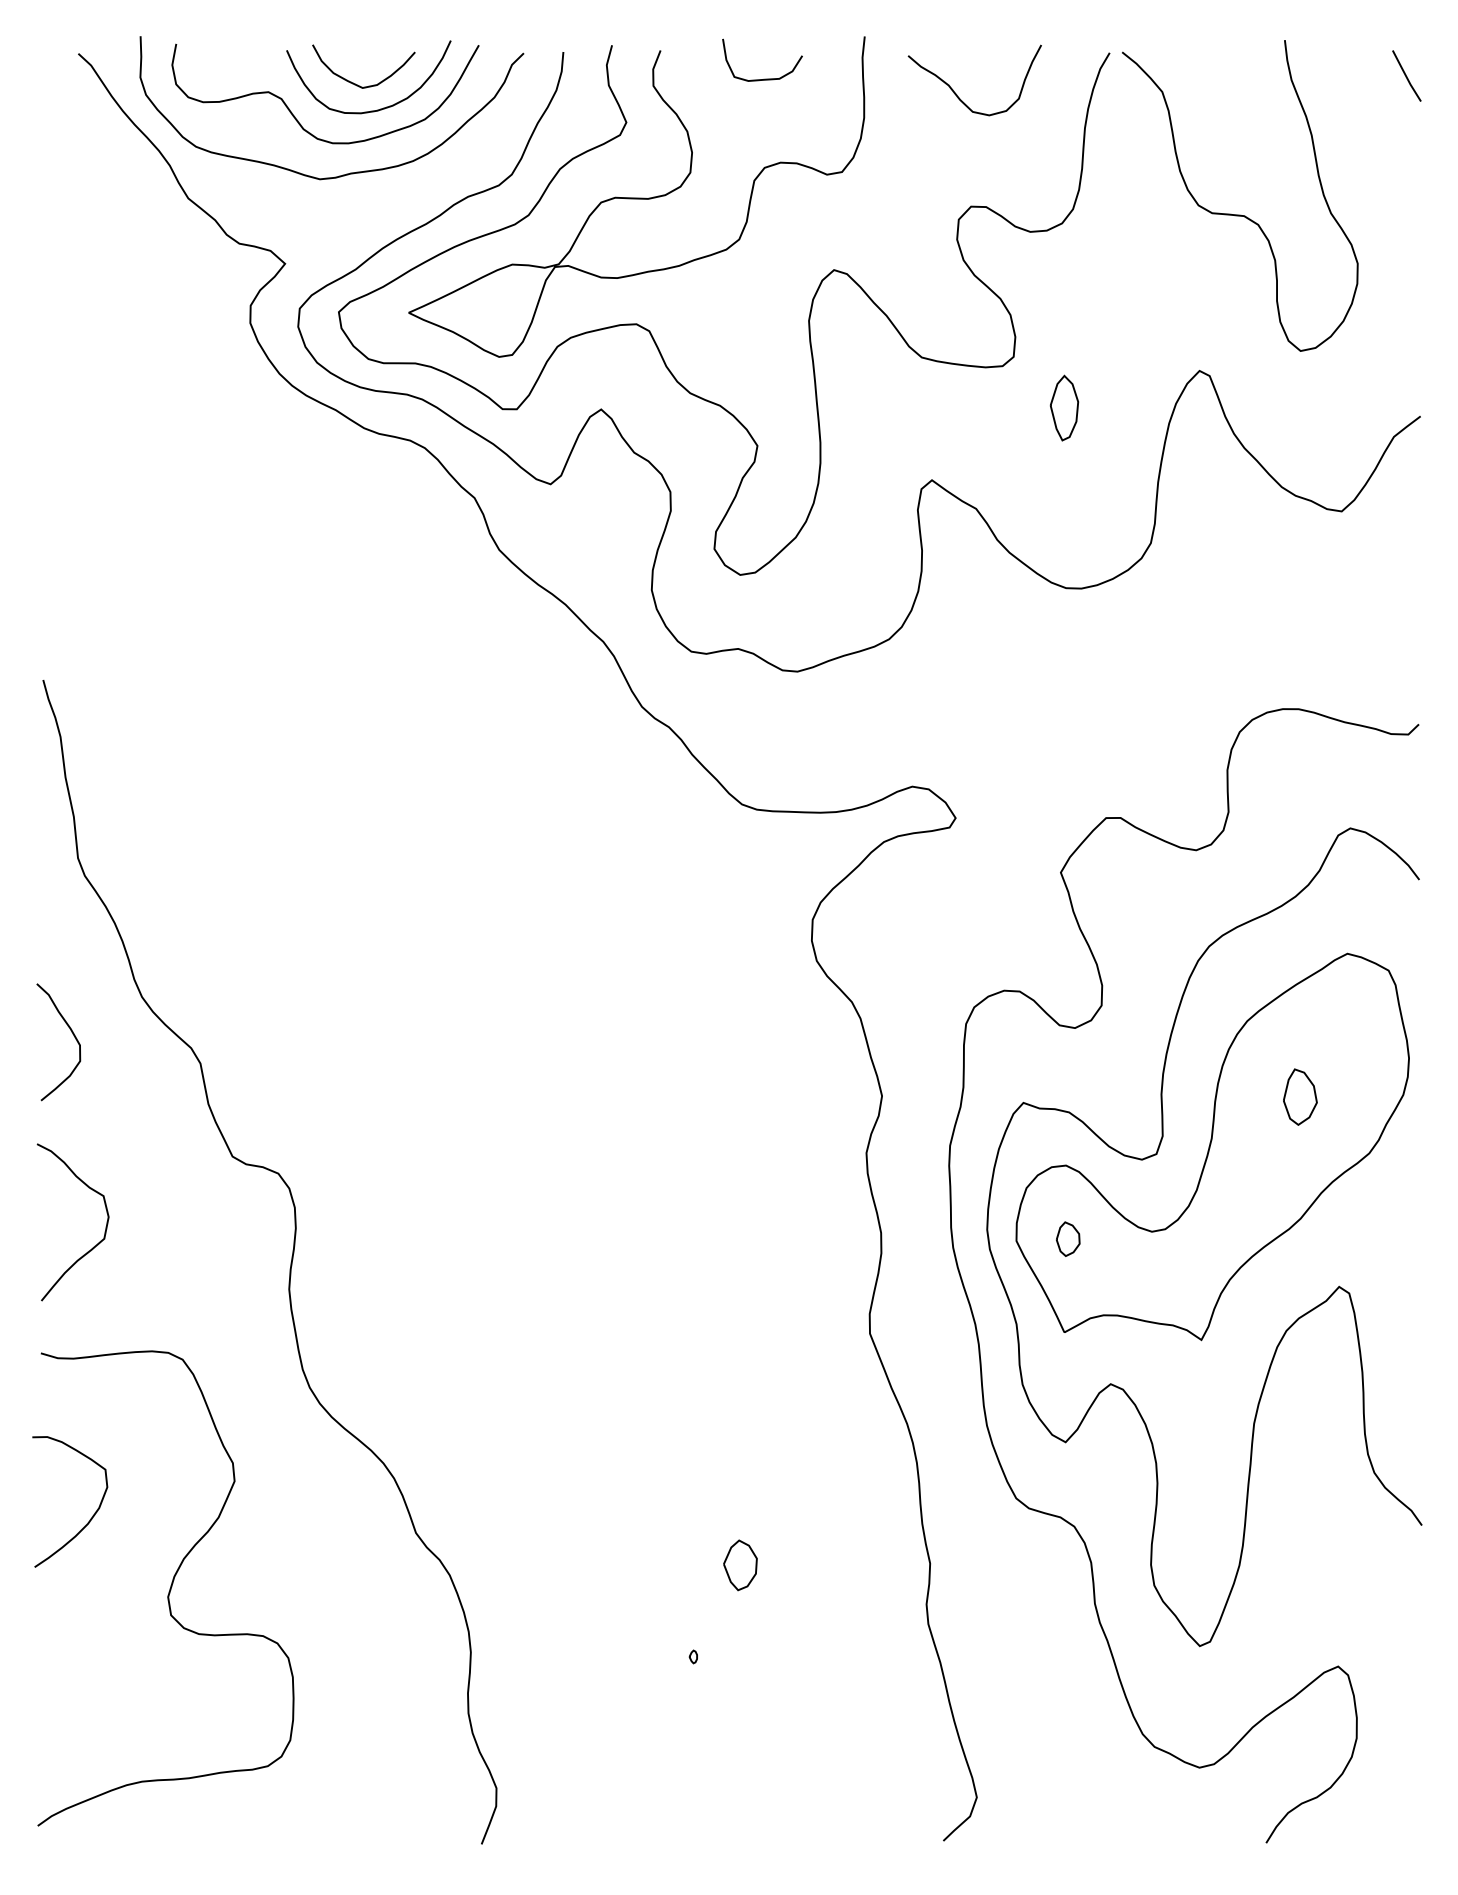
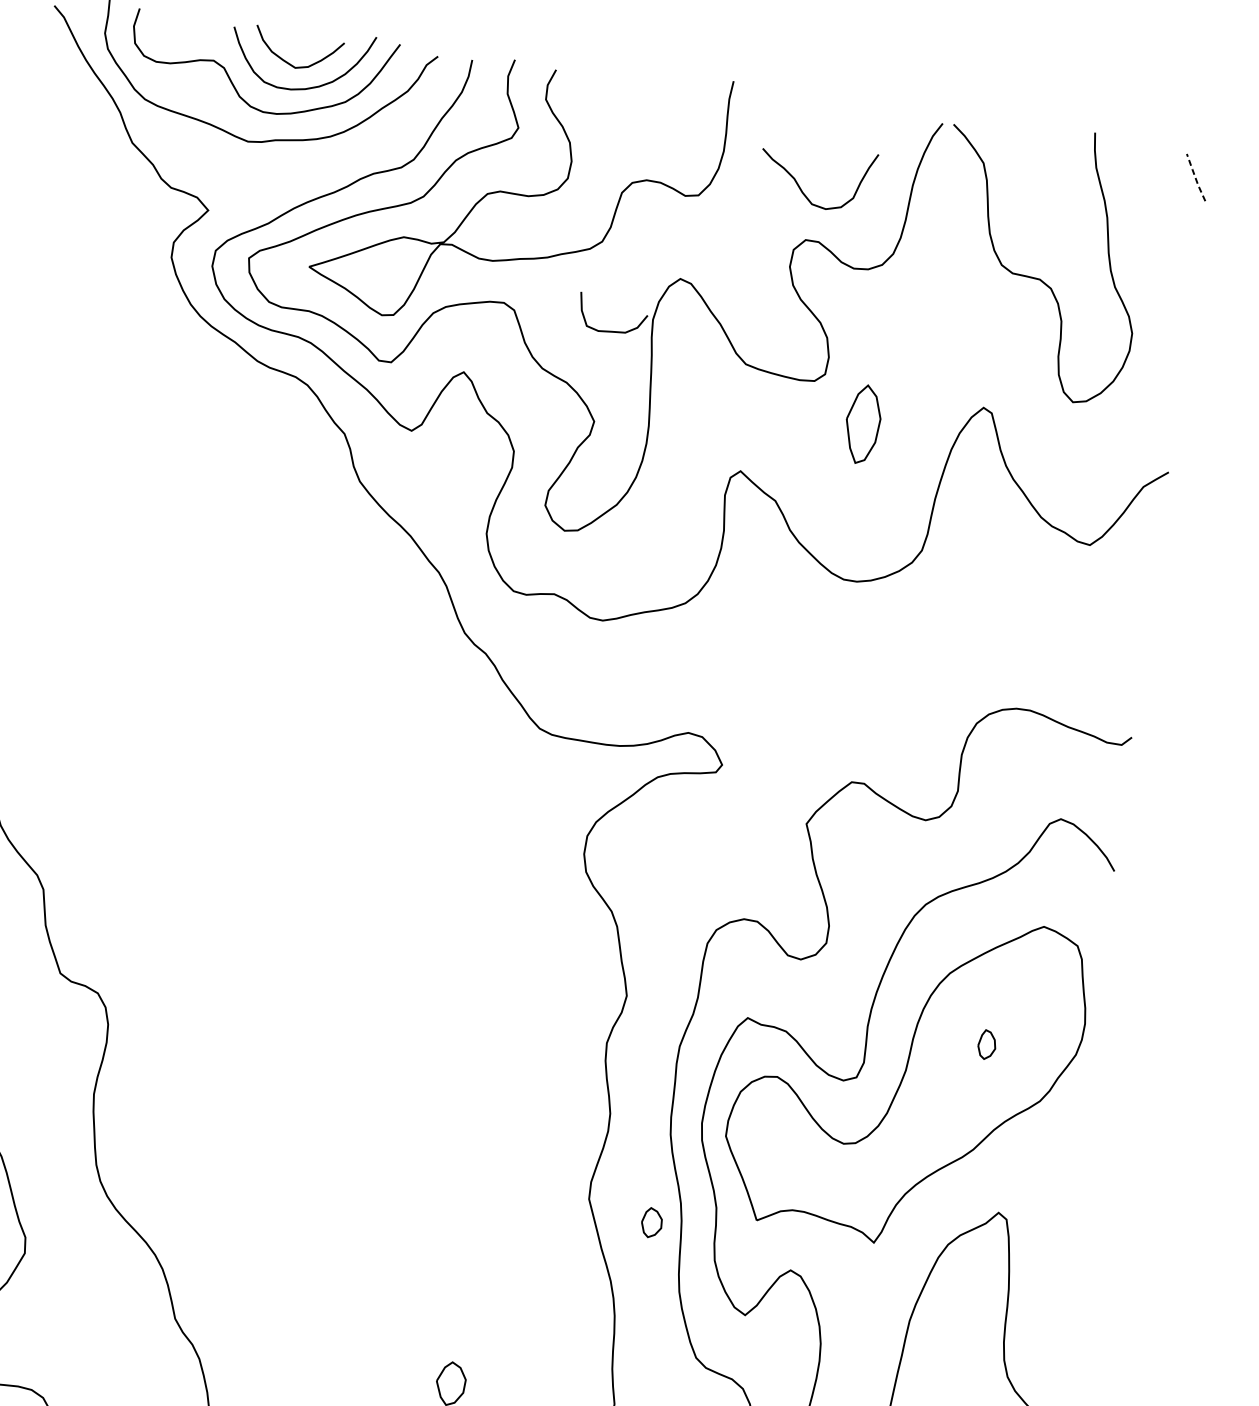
line: (1405, 75) -> (1194, 176), solid -> dashed
curve: (764, 78) -> (612, 330), moved
curve: (957, 94) -> (800, 187), moved
part: (1064, 407) -> (863, 423), size x1.4
part: (1300, 1096) -> (987, 1044), size x0.6
part: (1068, 1238) -> (652, 1222), moved

